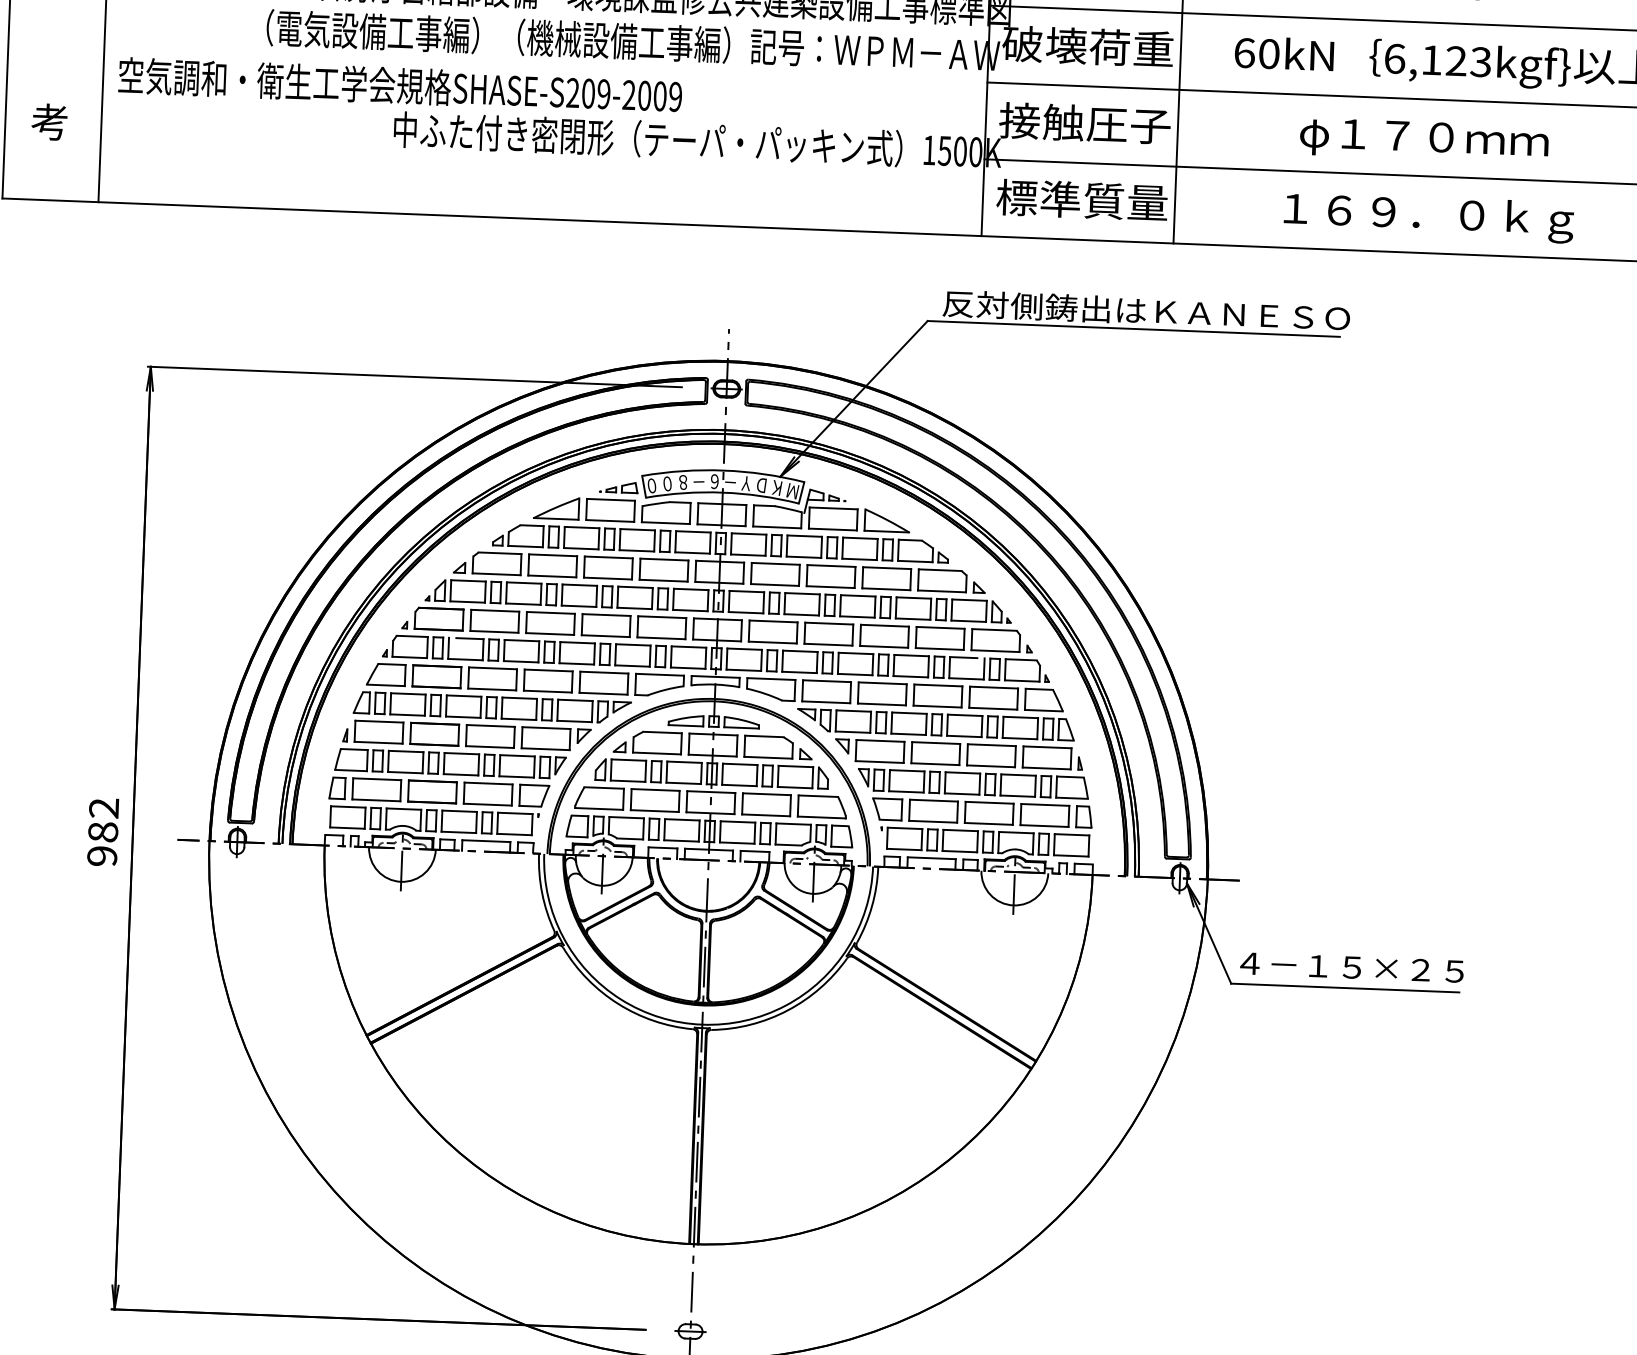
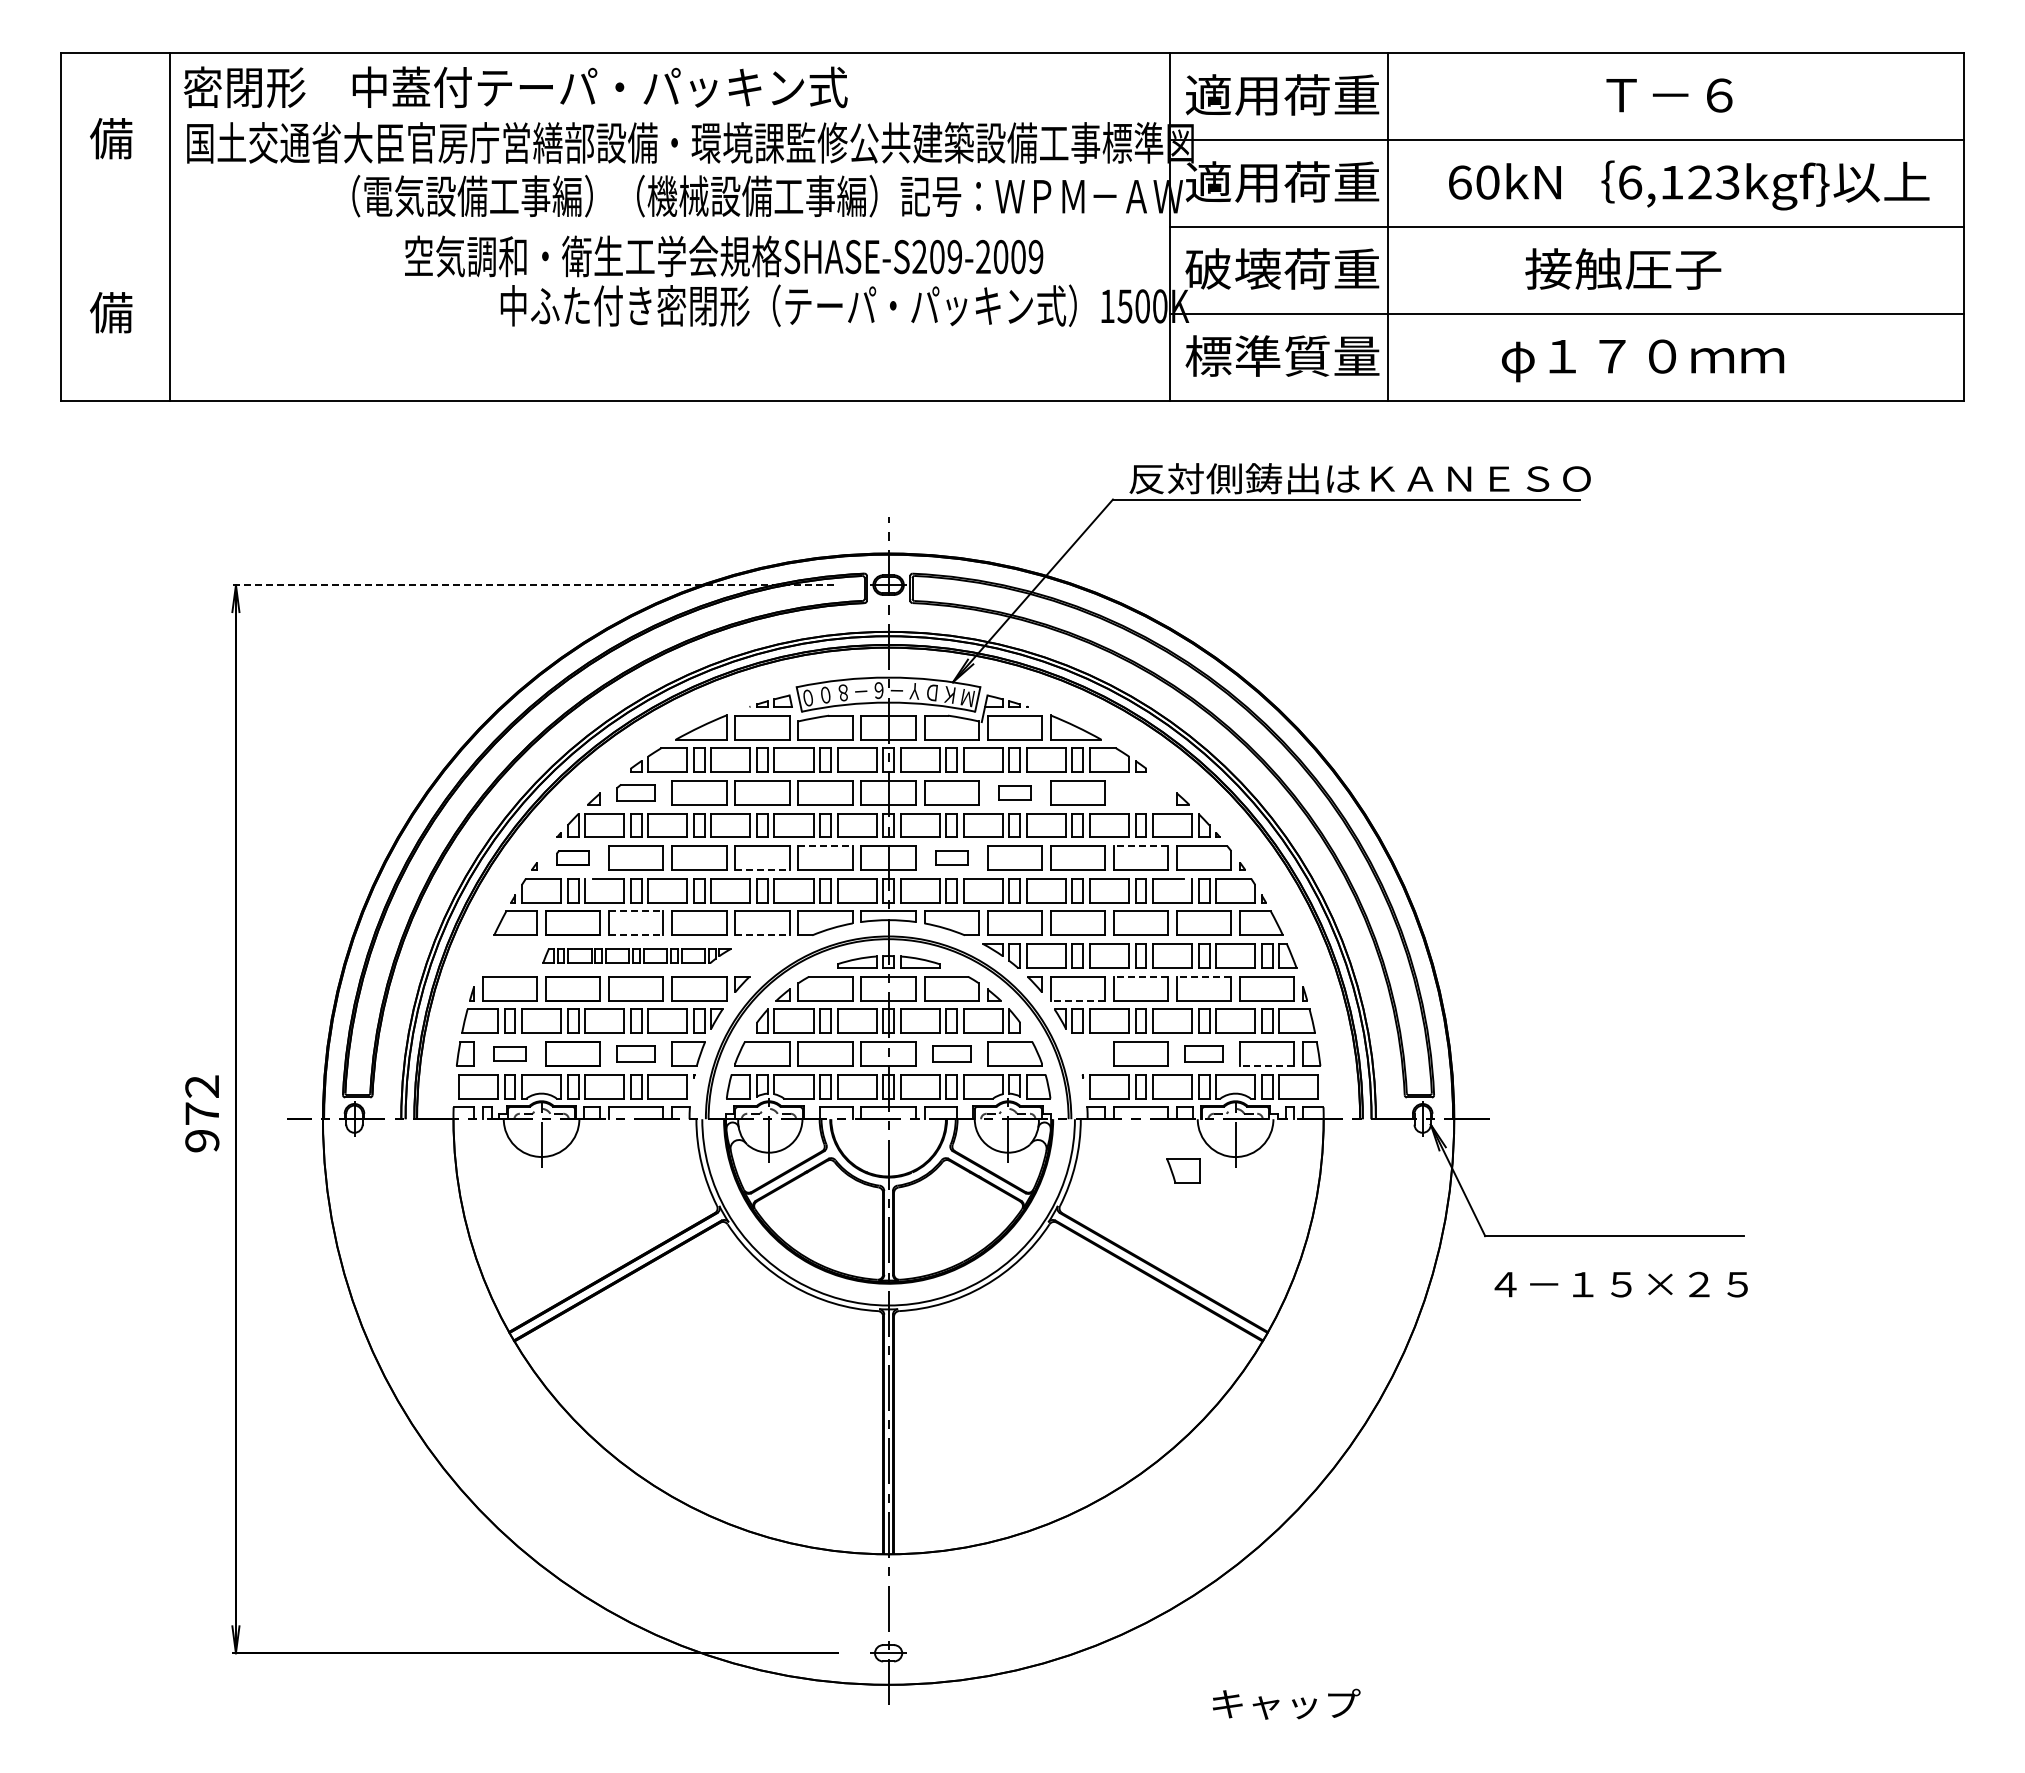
text: (1044, 44) -> (1233, 181), 破壊荷重 -> 適用荷重
text: (400, 86) -> (724, 256), moved
text: (49, 121) -> (110, 312), 考 -> 備
text: (1085, 122) -> (1282, 268), 接触圧子 -> 破壊荷重
text: (1423, 138) -> (1666, 271), φ１７０ｍｍ -> 接触圧子
text: (1424, 217) -> (1670, 360), １６９．０ｋｇ -> φ１７０ｍｍ
line: (415, 377) -> (535, 585), solid -> dashed
part: (496, 563) -> (635, 792), size x0.7
part: (830, 576) -> (1014, 792), size x0.6
part: (942, 580) -> (1140, 792), removed
line: (663, 617) -> (826, 846), solid -> dashed
part: (438, 618) -> (572, 857), size x0.6
line: (940, 628) -> (1140, 846), solid -> dashed
part: (773, 631) -> (951, 857), size x0.6
line: (605, 636) -> (762, 870), solid -> dashed
line: (493, 668) -> (636, 911), solid -> dashed
line: (492, 689) -> (636, 935), solid -> dashed
line: (603, 693) -> (762, 935), solid -> dashed
part: (491, 707) -> (636, 955), size x0.6
line: (935, 742) -> (1140, 976), solid -> dashed
line: (991, 744) -> (1203, 976), solid -> dashed
line: (879, 761) -> (1077, 1000), solid -> dashed
part: (376, 789) -> (509, 1053), size x0.6
part: (487, 793) -> (635, 1053), size x0.7
part: (766, 804) -> (951, 1053), size x0.7
part: (887, 809) -> (1183, 1170), moved
part: (988, 812) -> (1203, 1053), size x0.7
line: (1043, 825) -> (1266, 1065), solid -> dashed
text: (103, 831) -> (202, 1113), 982 -> 972
text: (1351, 967) -> (1620, 1284), moved

